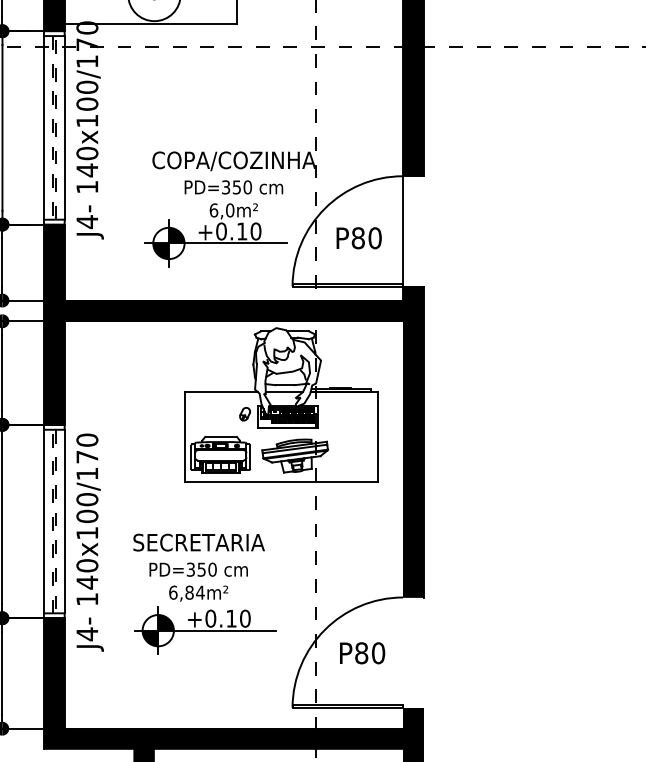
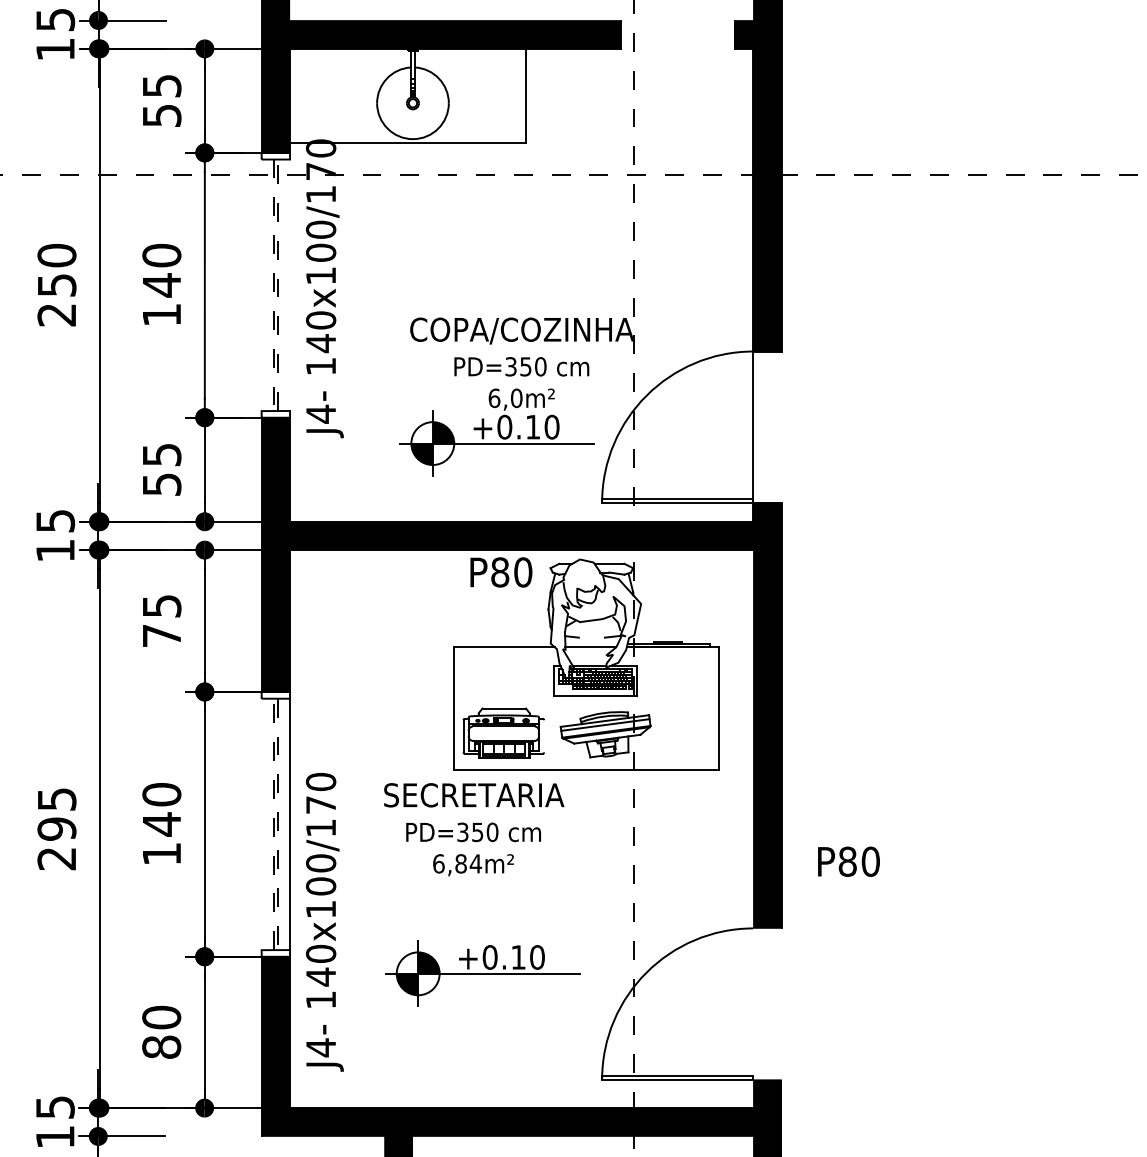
line: (65, 127) -> (290, 284), removed
line: (43, 128) -> (261, 285), removed
text: (359, 238) -> (501, 572), moved
line: (284, 385) -> (591, 637), removed
part: (244, 413) -> (536, 676), removed
line: (250, 457) -> (544, 736), removed
line: (43, 521) -> (261, 824), removed
text: (89, 542) -> (324, 922), moved
text: (199, 567) -> (474, 829), moved
text: (362, 653) -> (848, 861), moved

